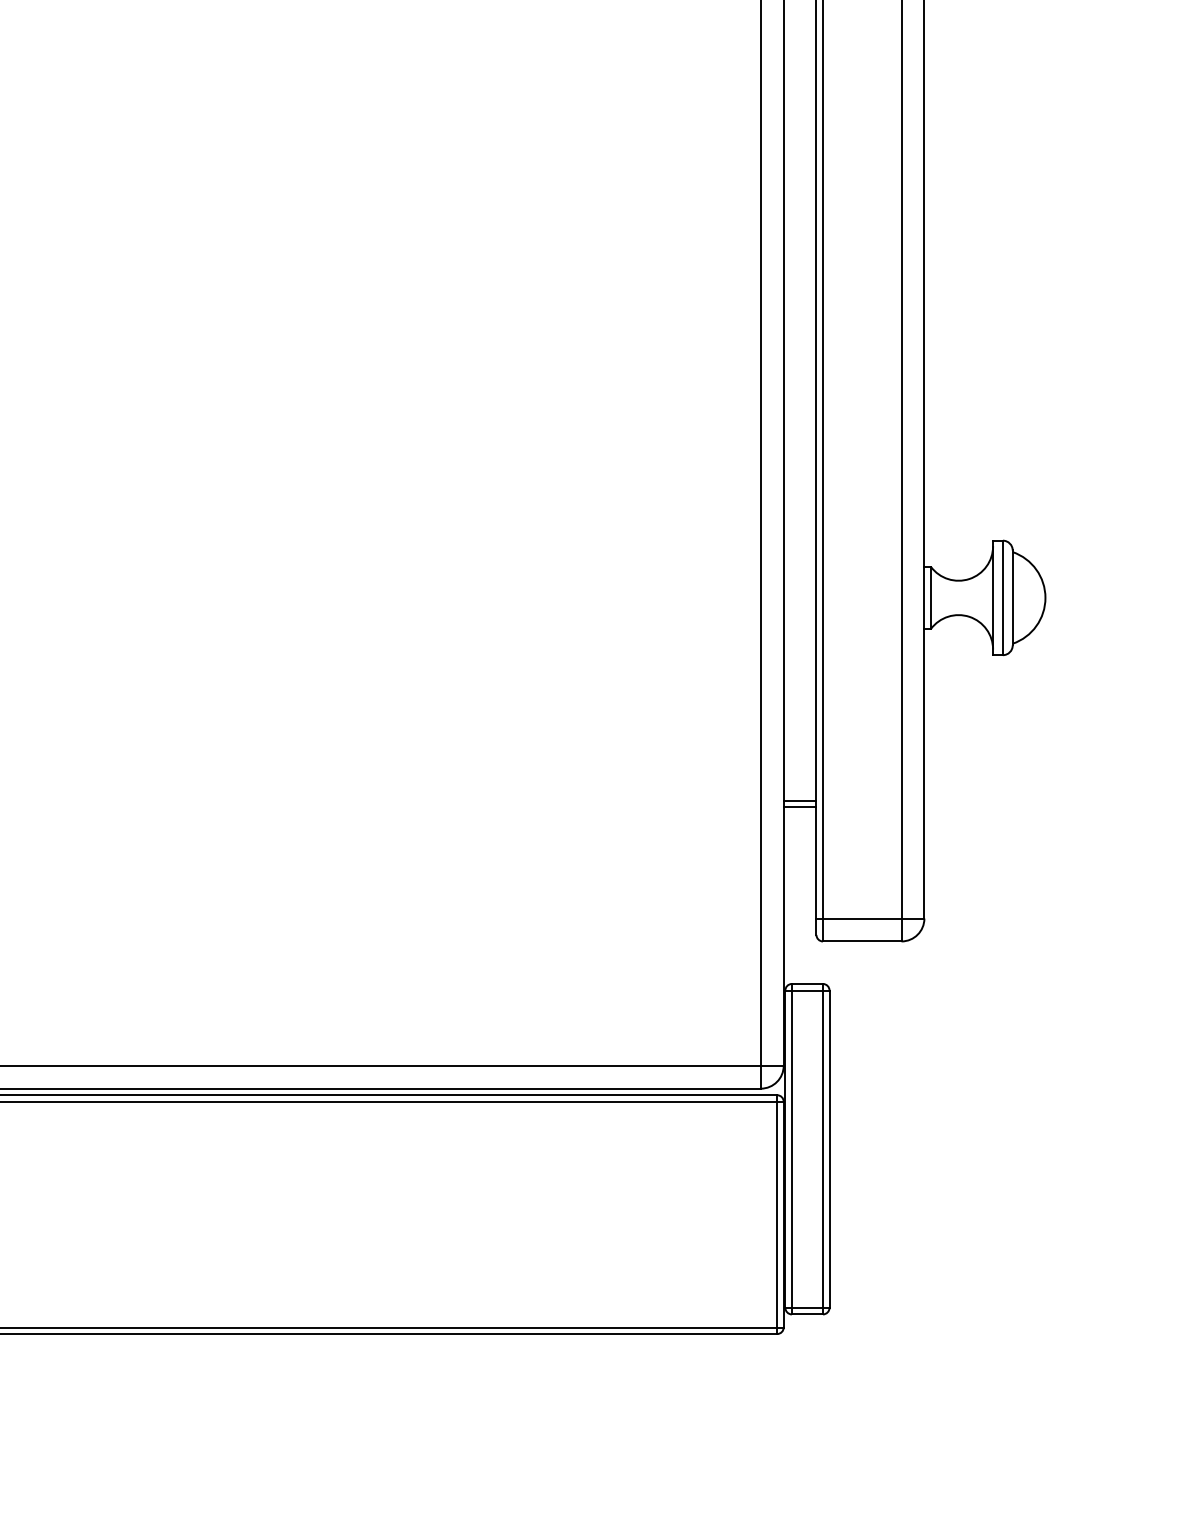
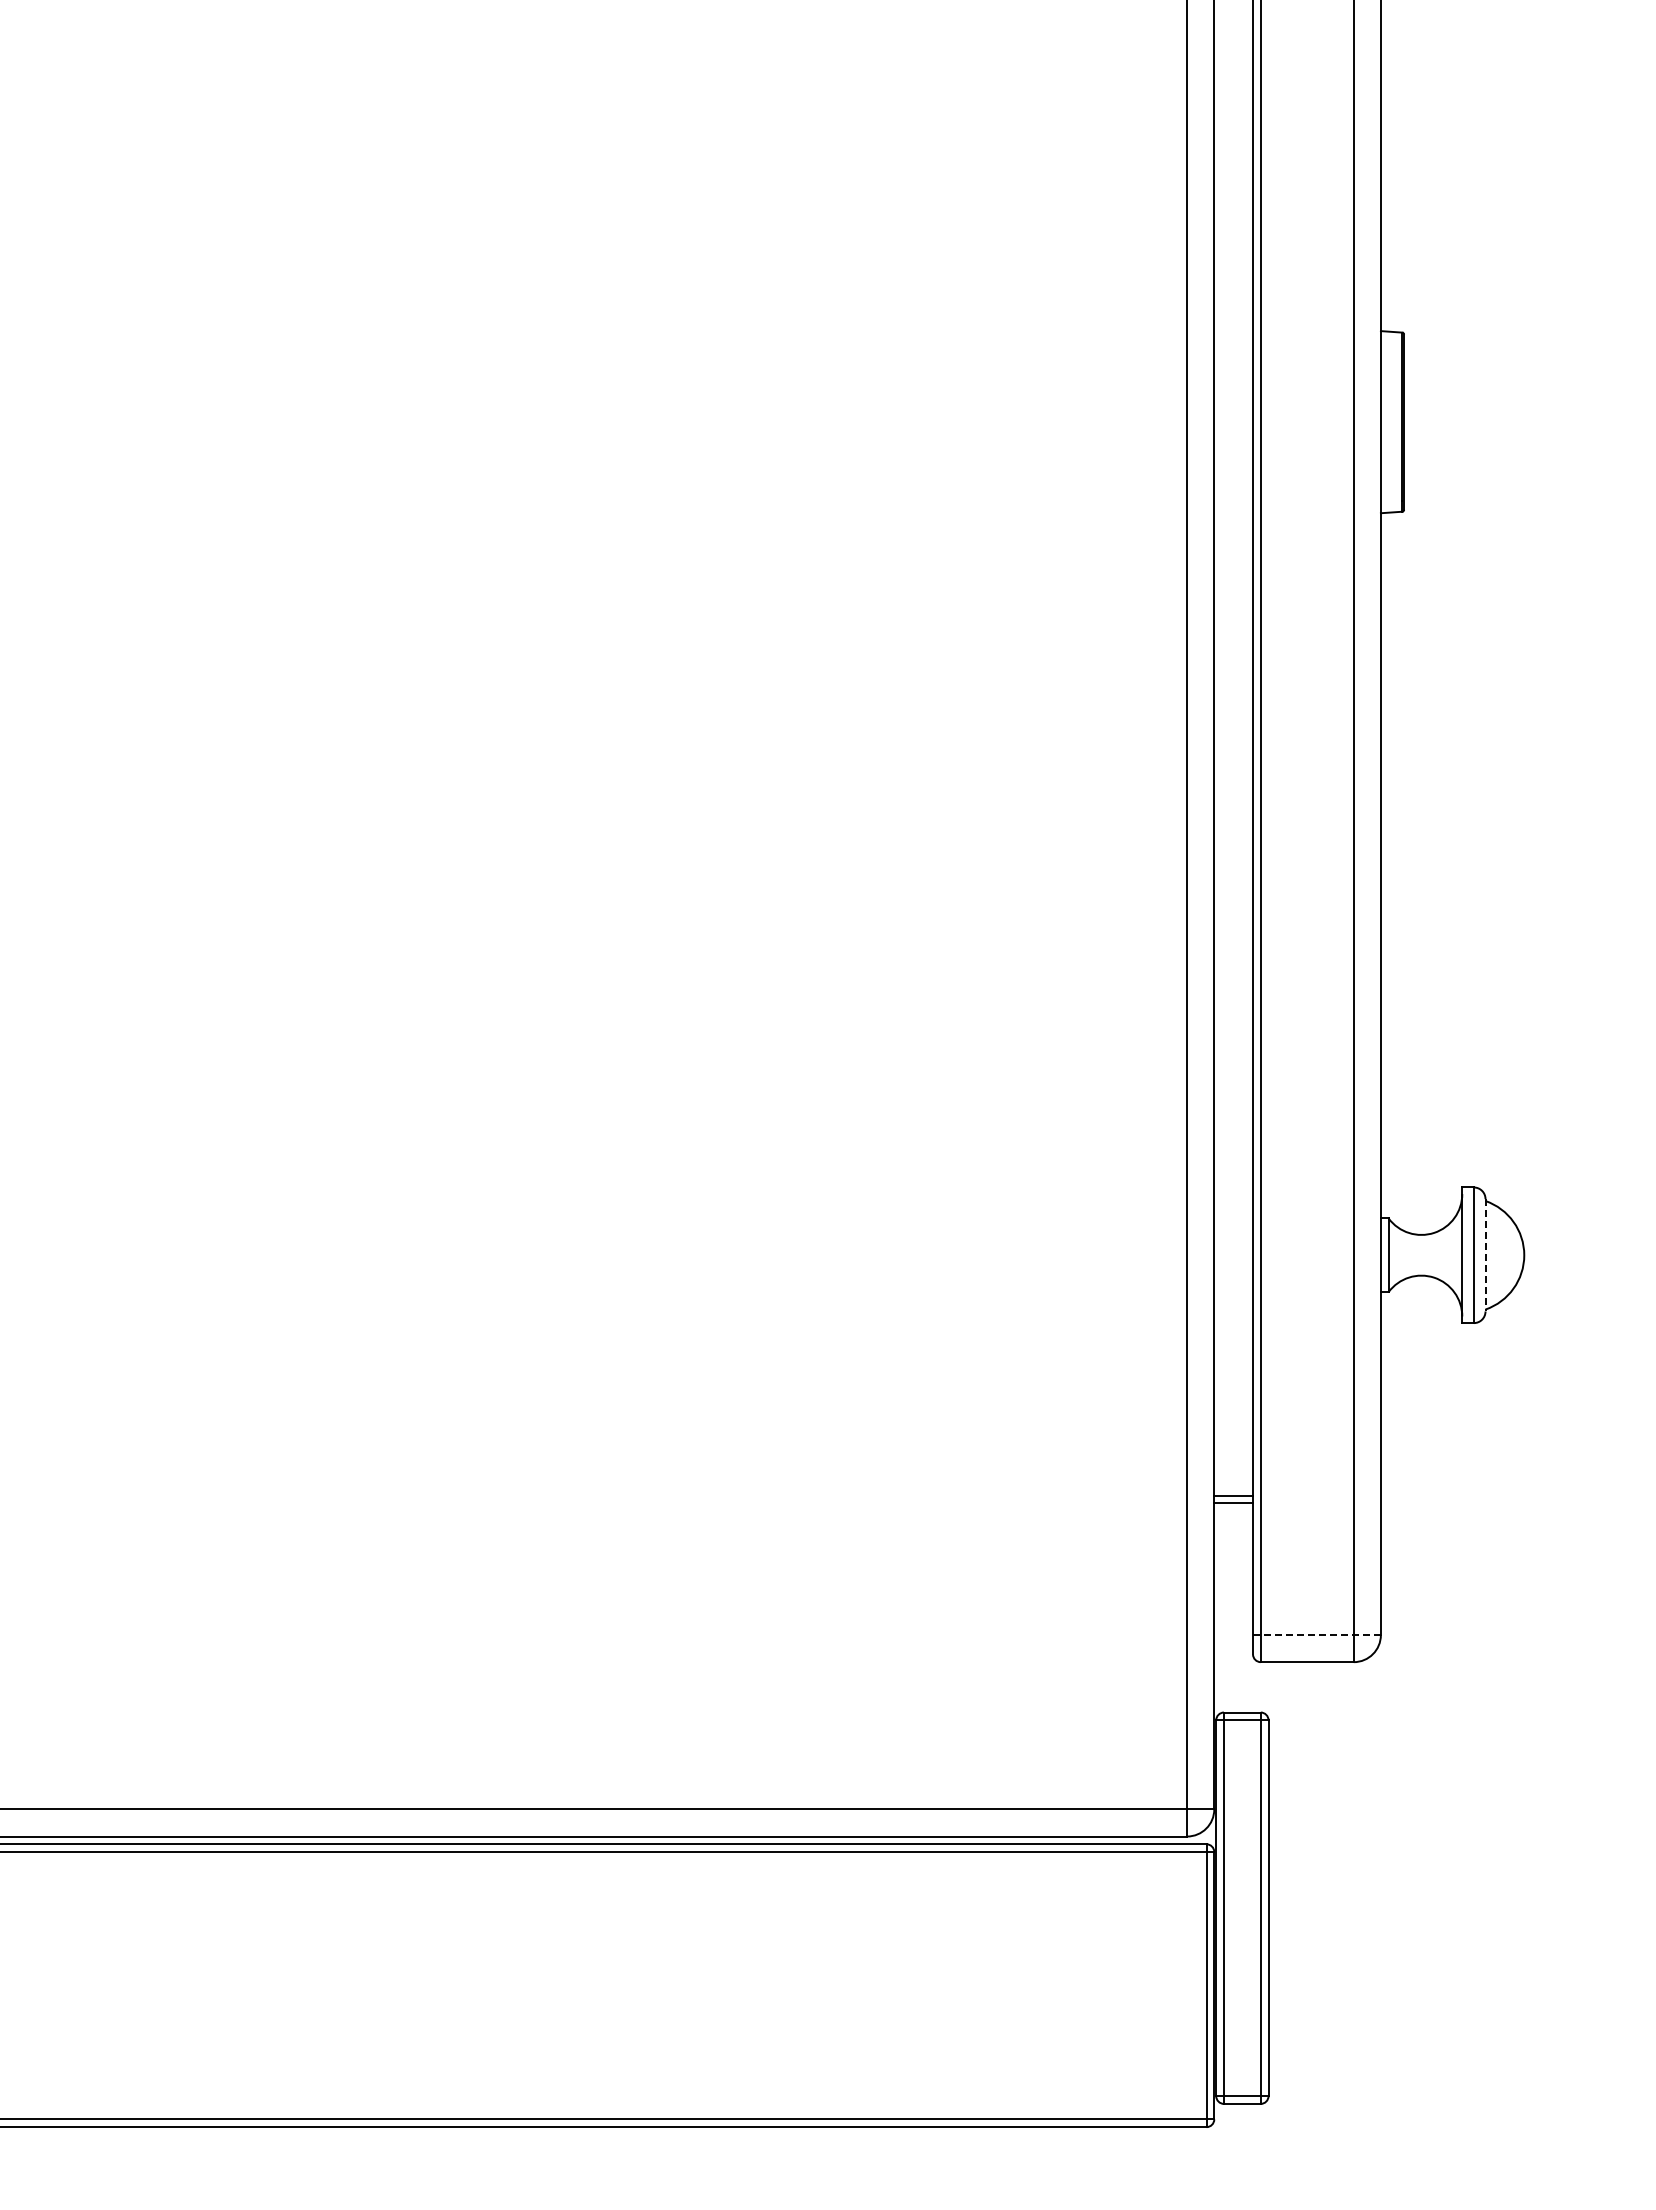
line: (1012, 598) -> (1485, 1255), solid -> dashed
line: (870, 918) -> (1316, 1635), solid -> dashed

